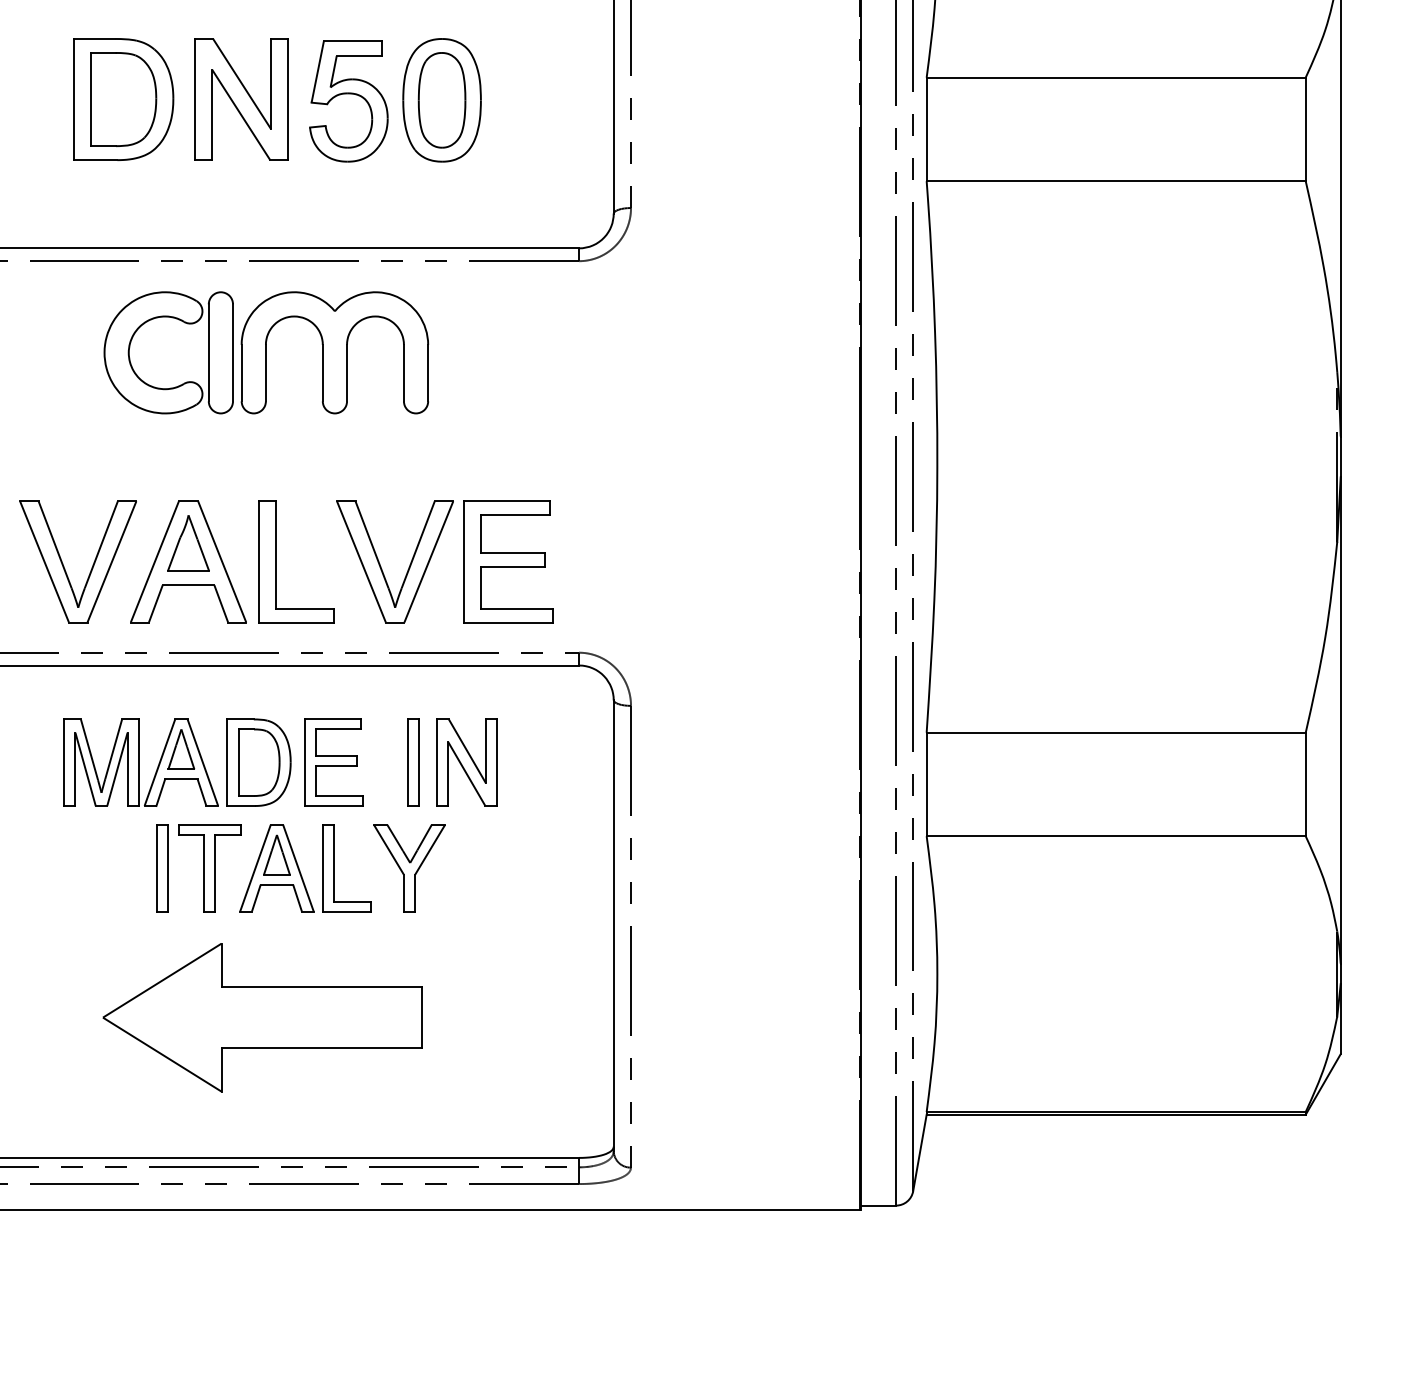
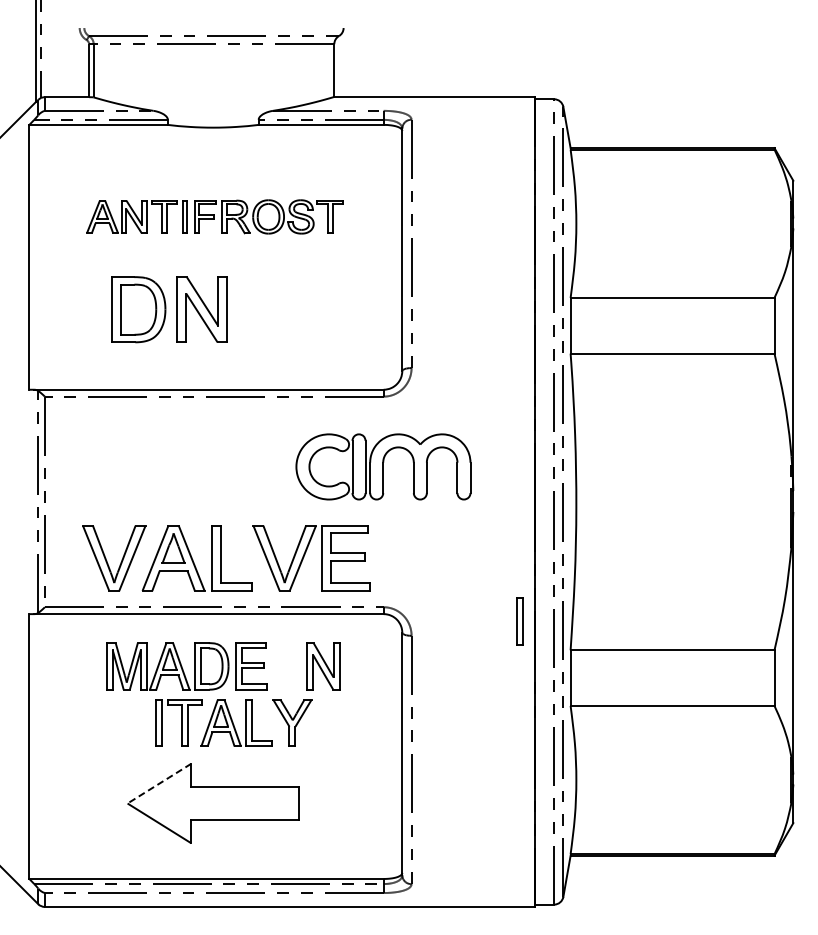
part: (394, 99) -> (284, 309), removed
part: (266, 352) -> (383, 466), moved
part: (413, 762) -> (519, 621), moved
line: (162, 980) -> (159, 783), solid -> dashed

